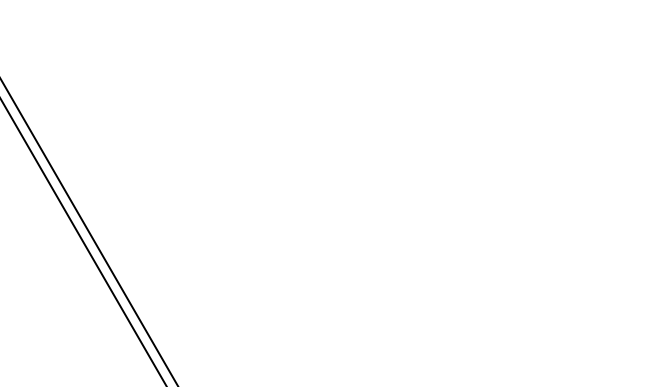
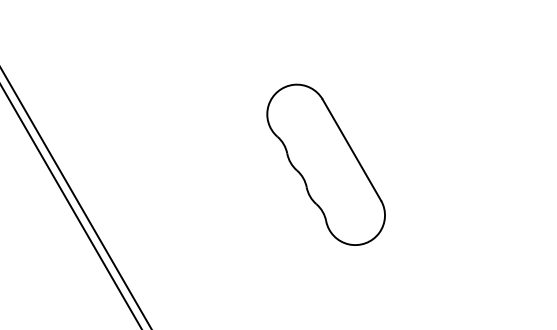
part: (382, 192) -> (325, 164), added

